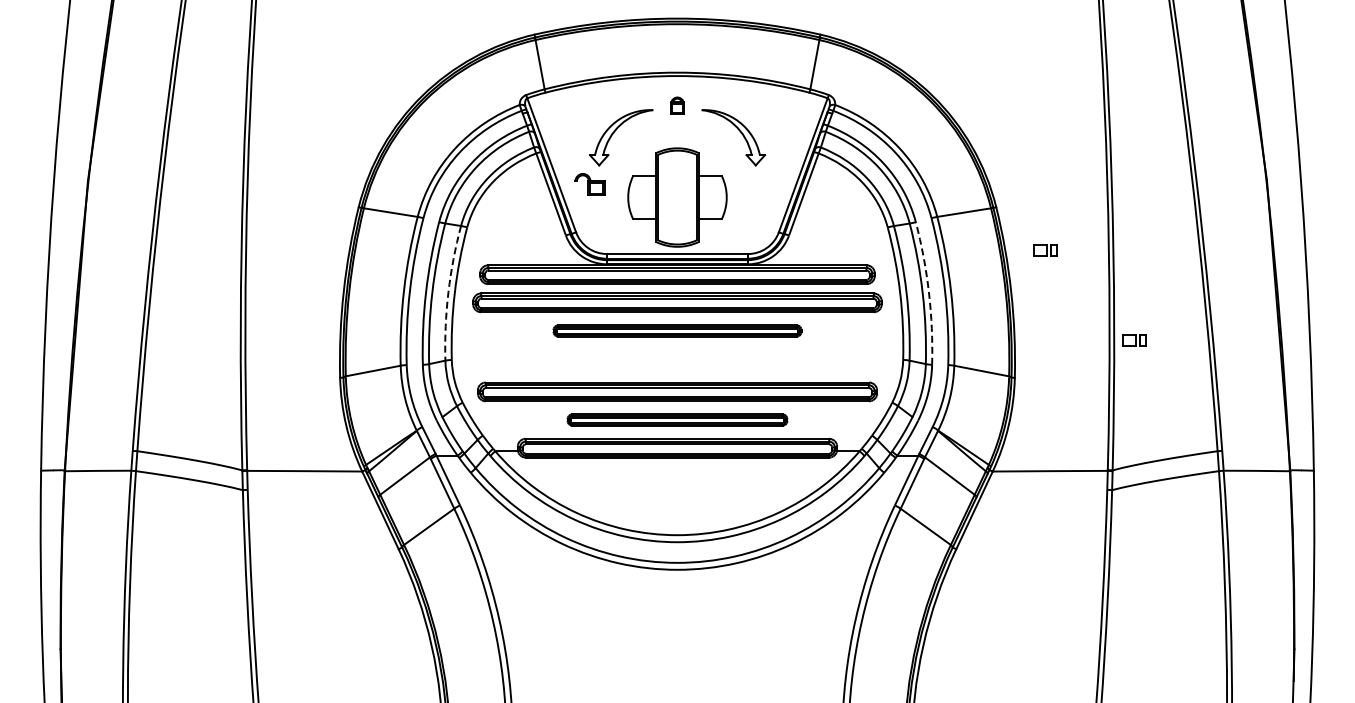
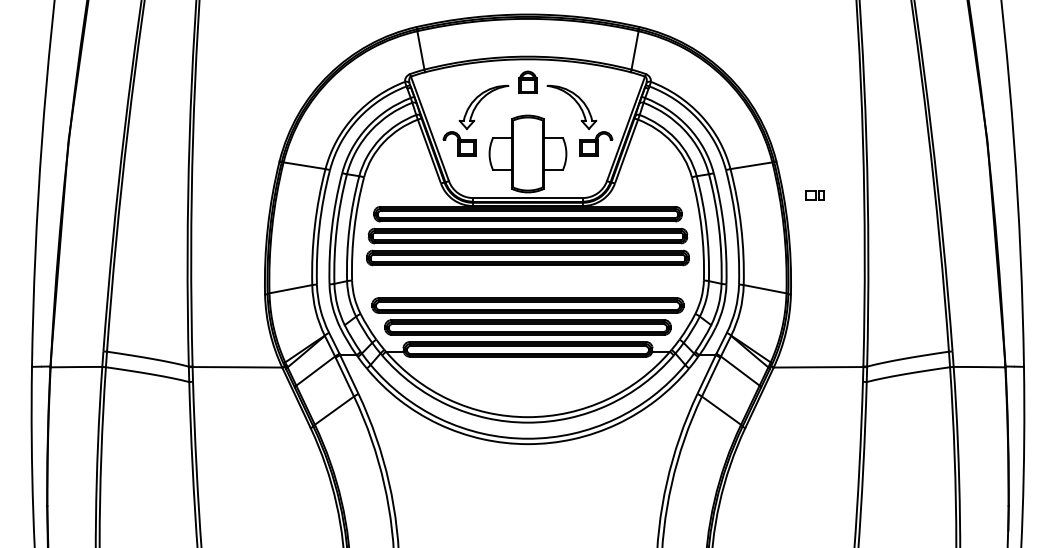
part: (677, 105) -> (528, 82), size x1.67
part: (589, 184) -> (459, 143), size x1.43
part: (764, 184) -> (595, 143), added
arc: (448, 292) -> (349, 228), dashed -> solid
arc: (929, 292) -> (724, 228), dashed -> solid
part: (677, 330) -> (528, 257), size x1.67
part: (1134, 340) -> (884, 265), removed
part: (677, 419) -> (528, 326), size x1.67

